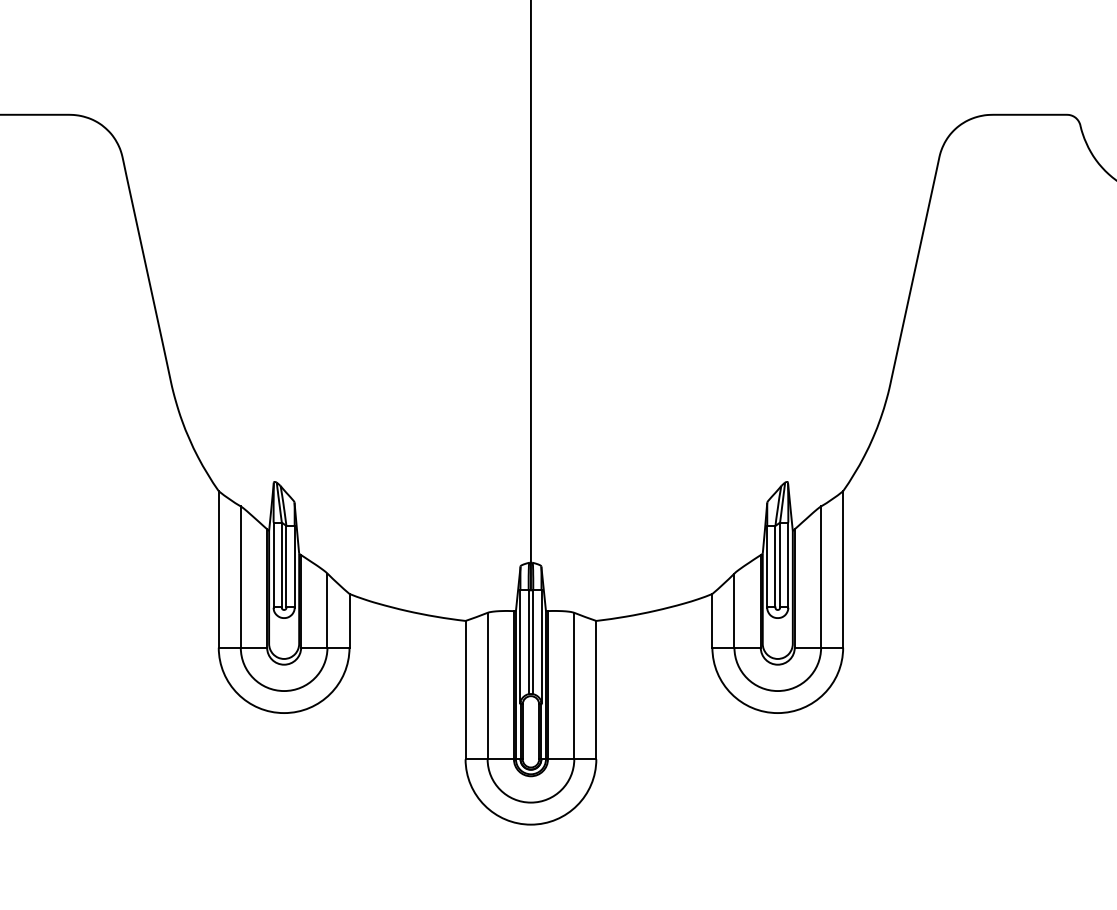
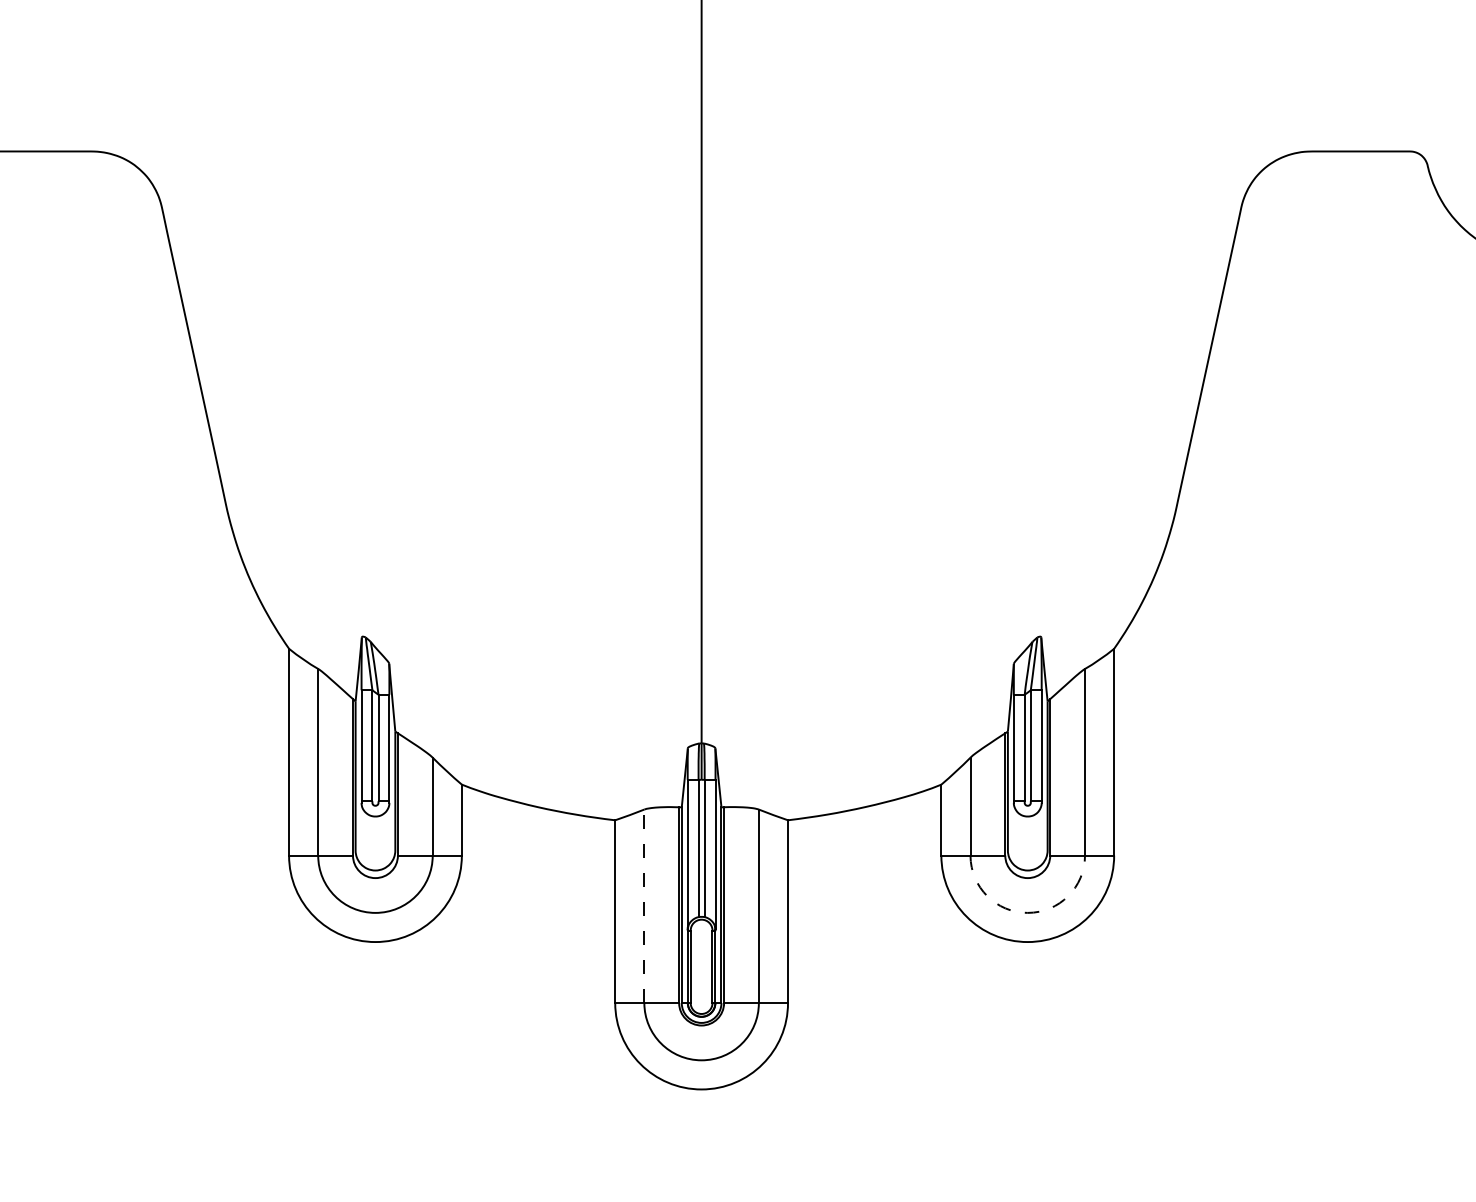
line: (487, 685) -> (644, 905), solid -> dashed
arc: (777, 691) -> (1027, 913), solid -> dashed

